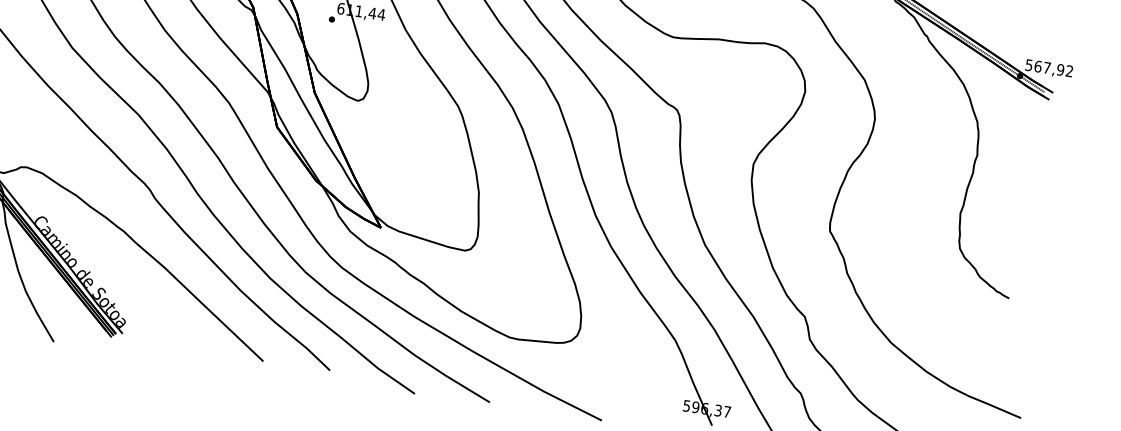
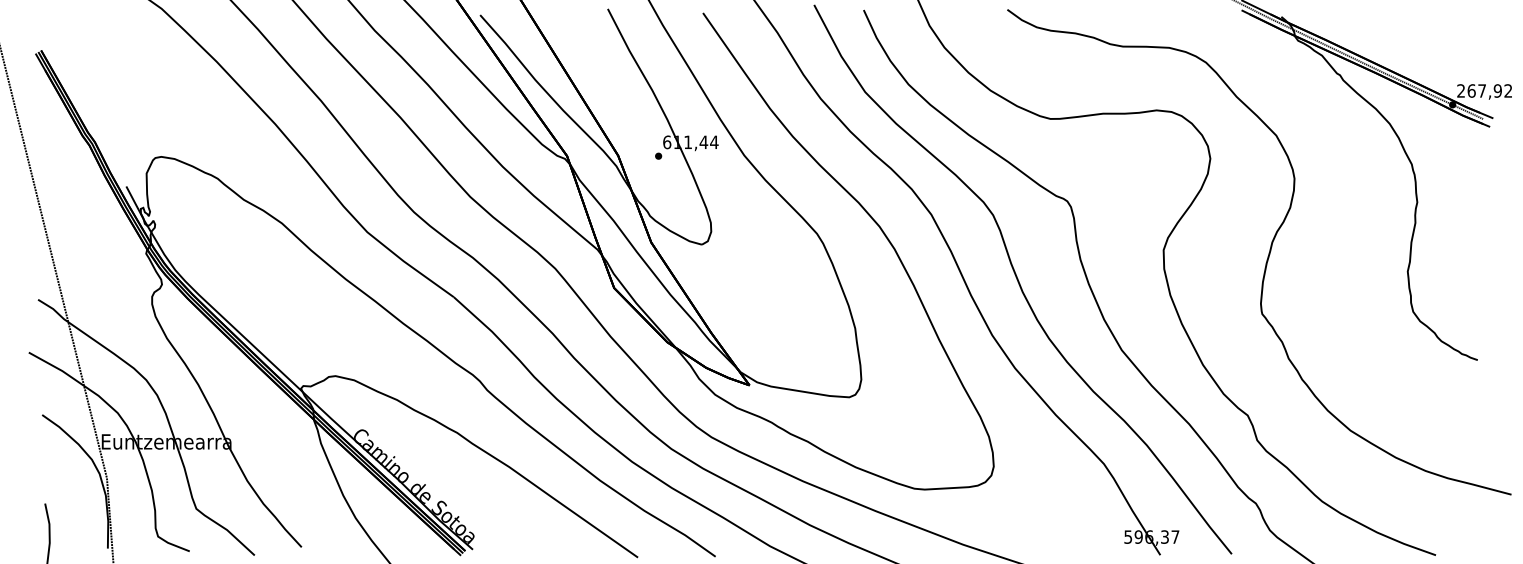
text: (1028, 64) -> (1460, 90), 567,92 -> 267,92

